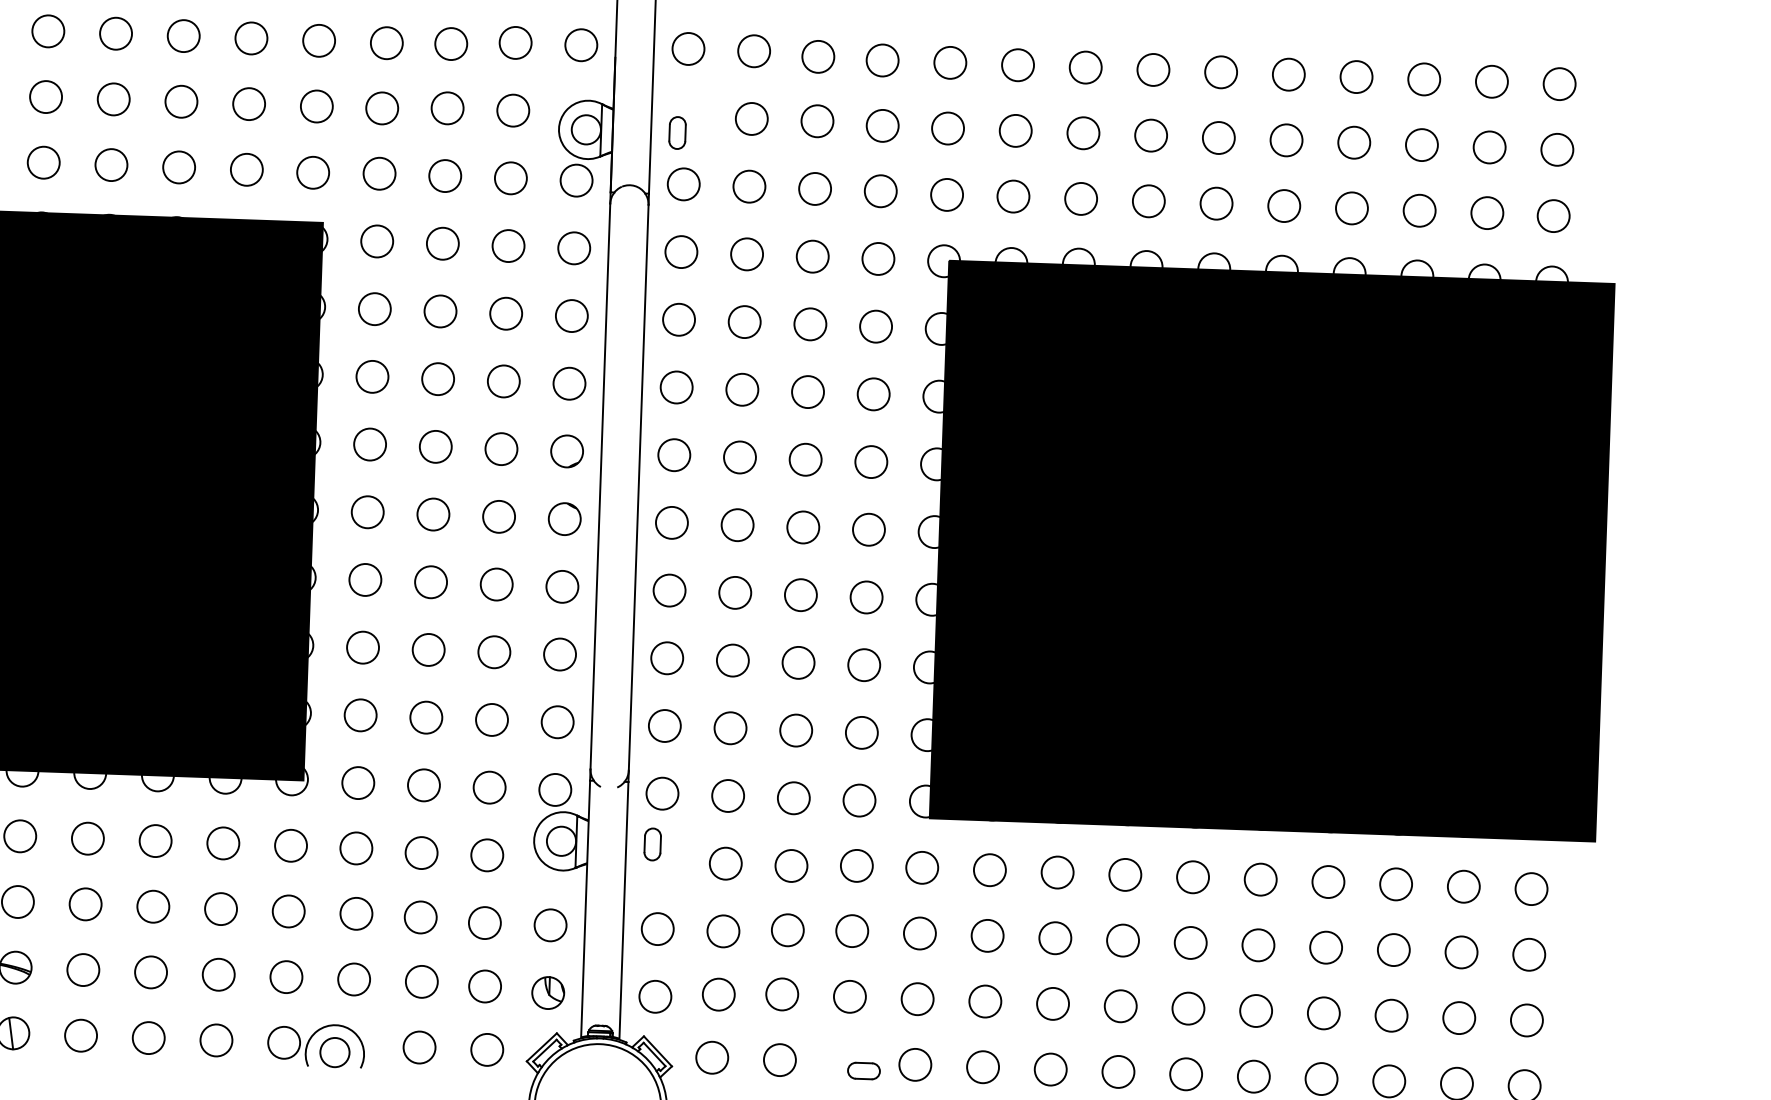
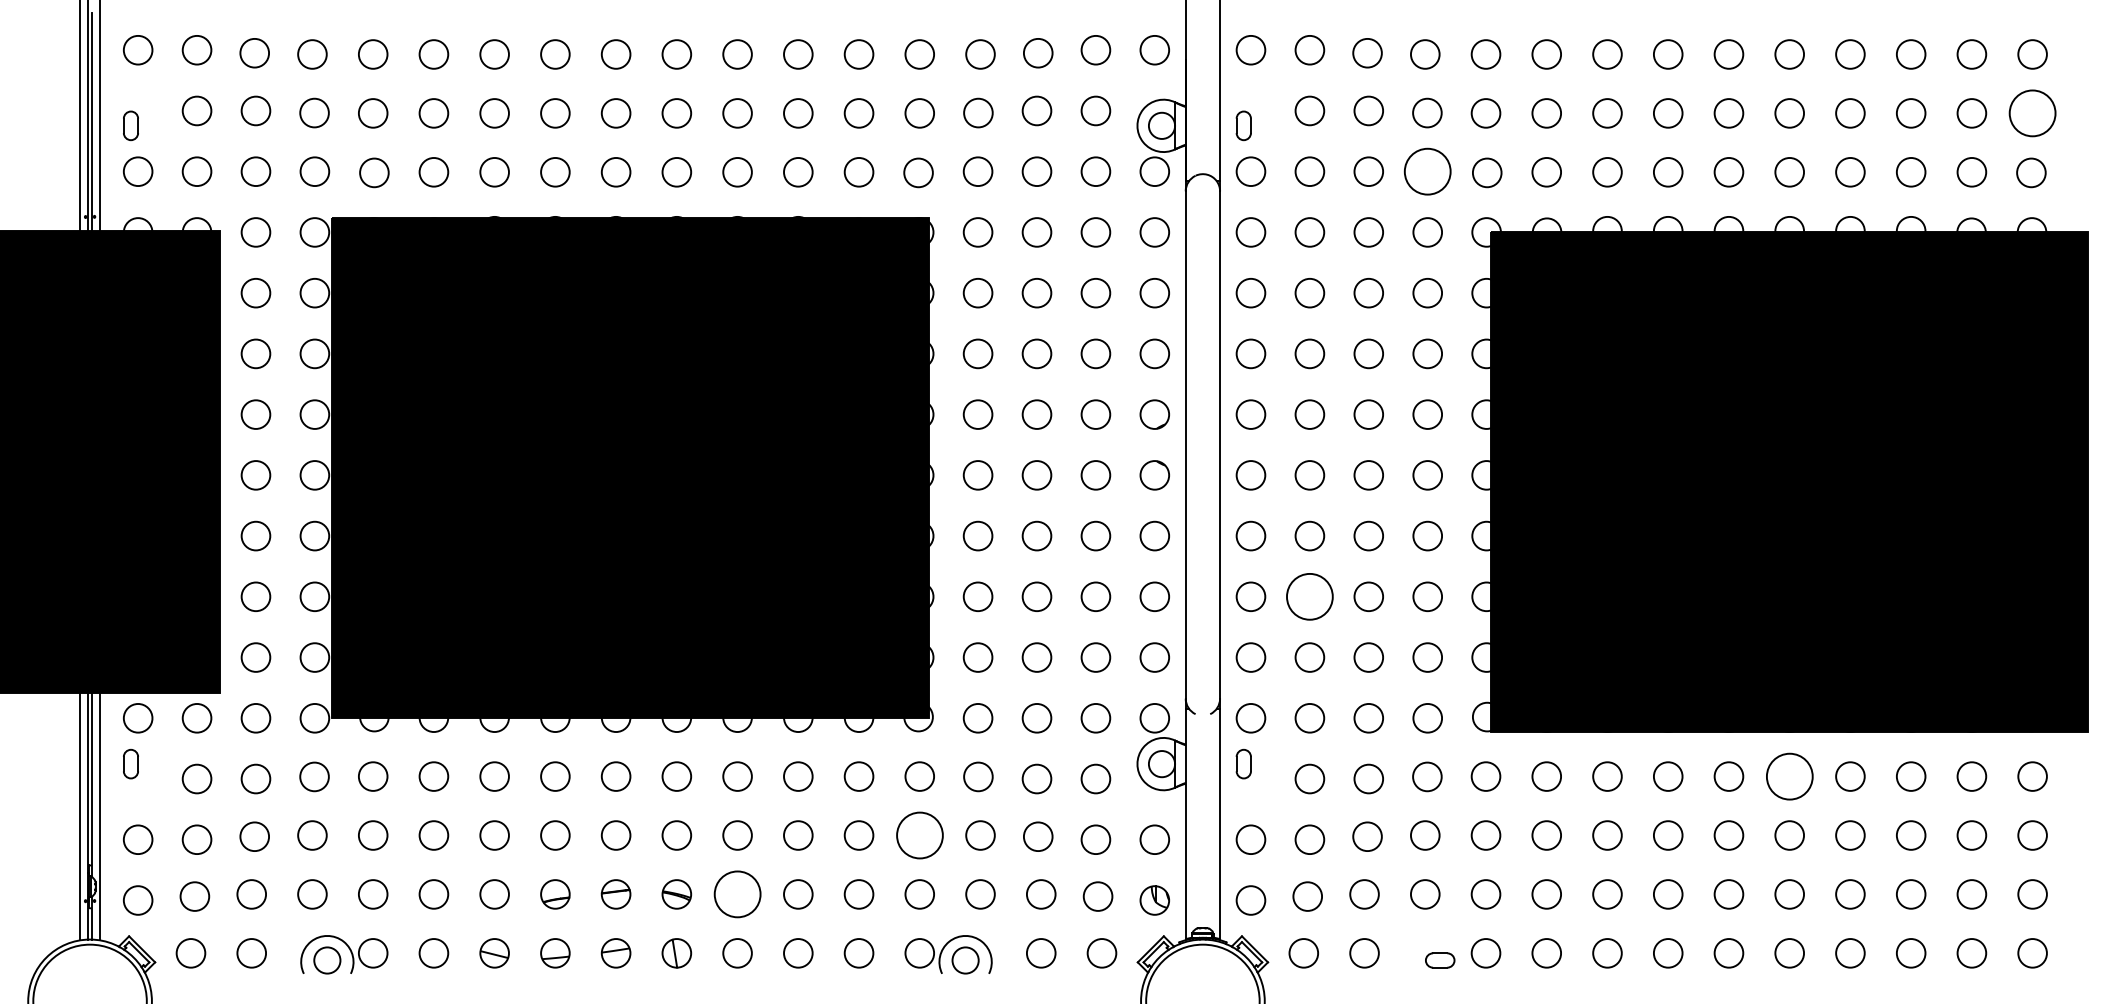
circle: (1557, 149) -> (2032, 113), size x1.6
circle: (880, 191) -> (1427, 171), size x1.6
circle: (732, 660) -> (1309, 596), size x1.6
circle: (1260, 879) -> (1789, 776), size x1.6
circle: (288, 911) -> (919, 835), size x1.6
circle: (83, 970) -> (737, 894), size x1.6

